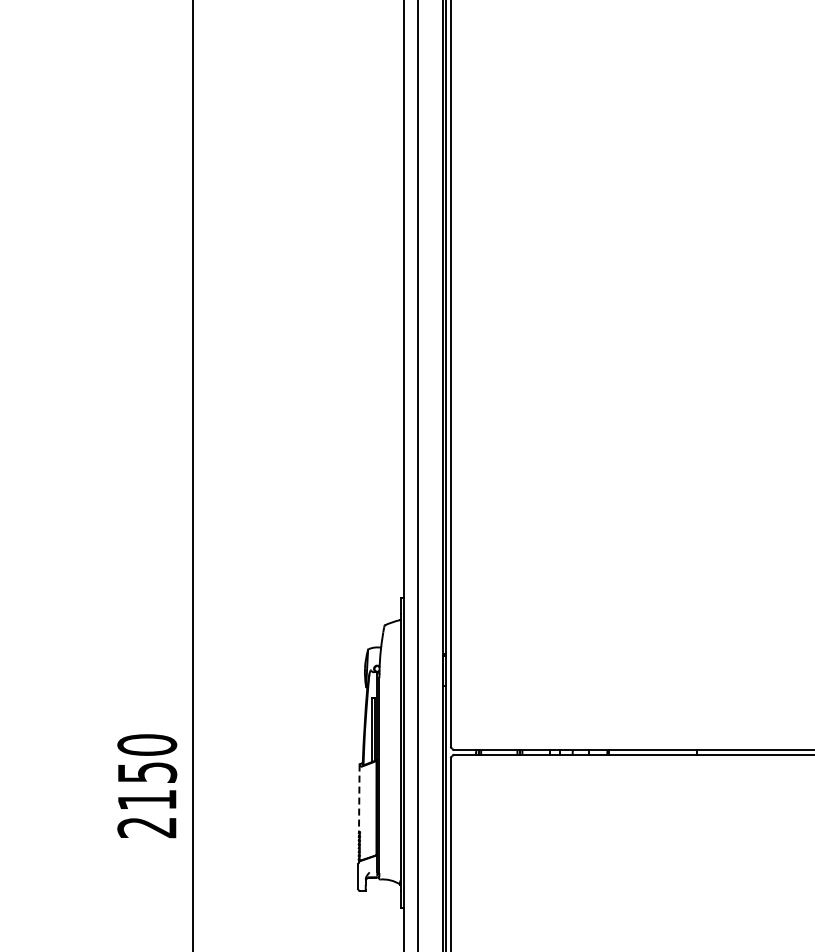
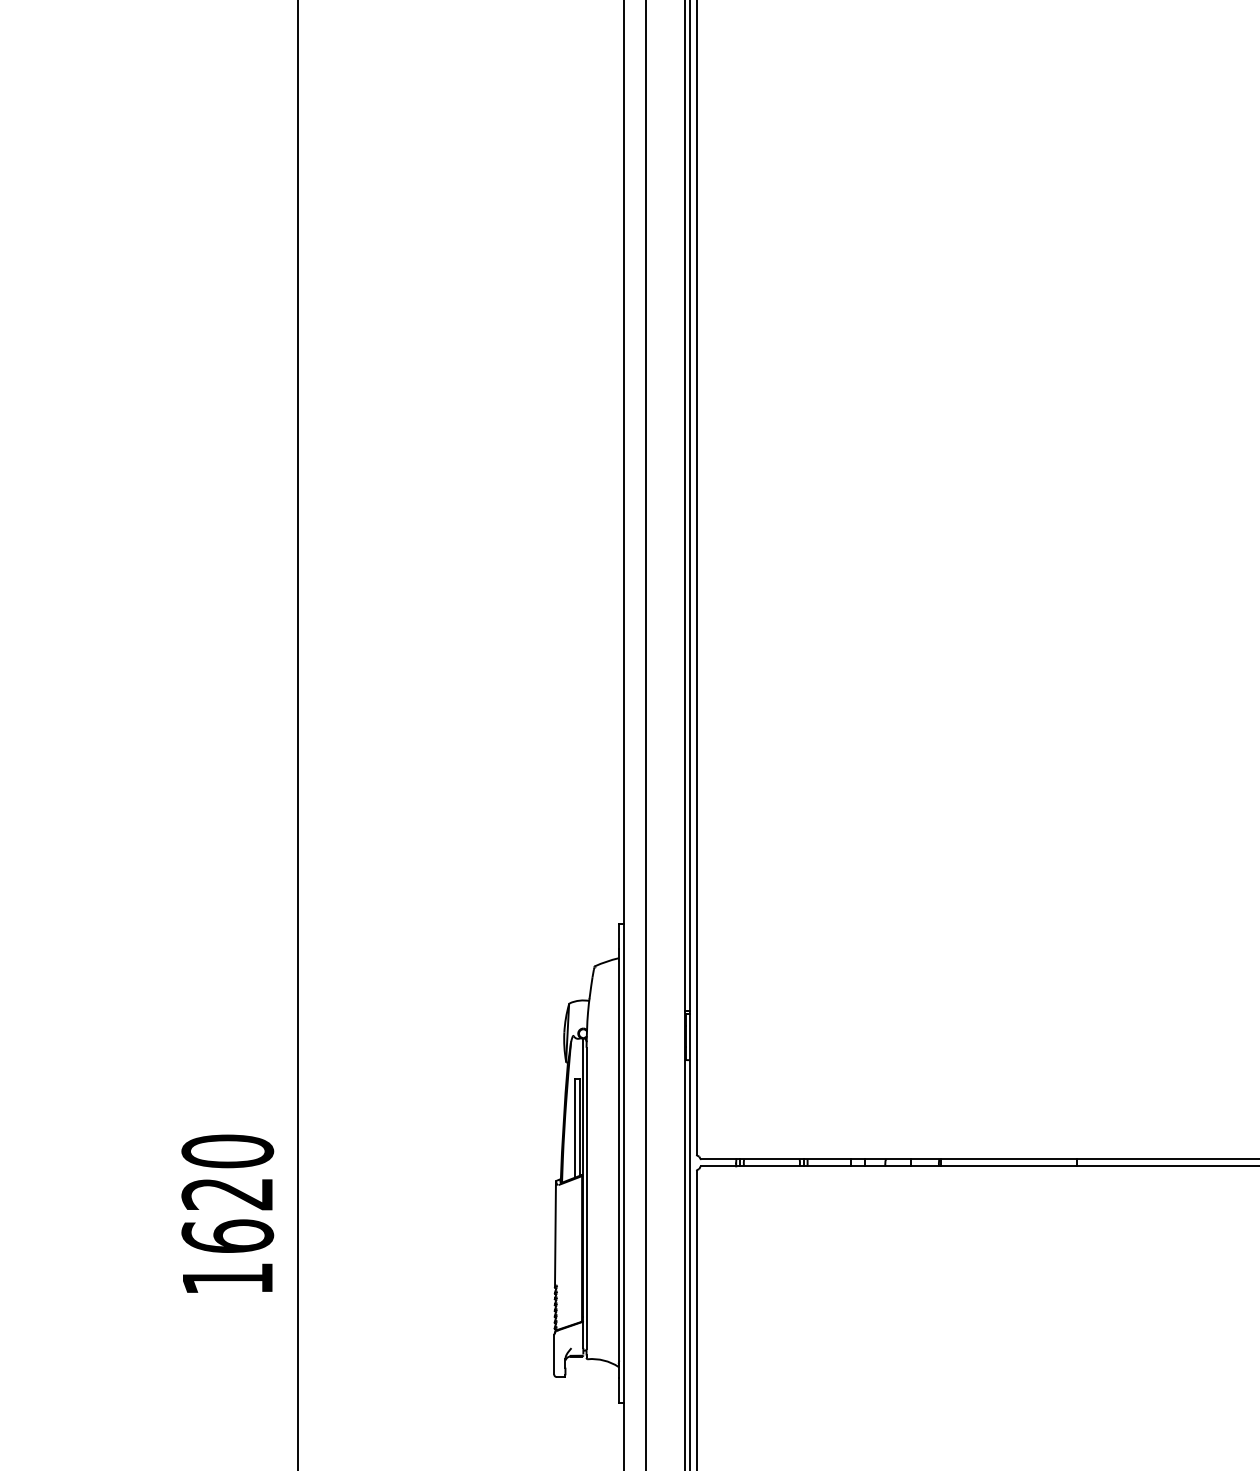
line: (359, 799) -> (555, 1235), dashed -> solid
text: (147, 800) -> (228, 1237), 2150 -> 1620

